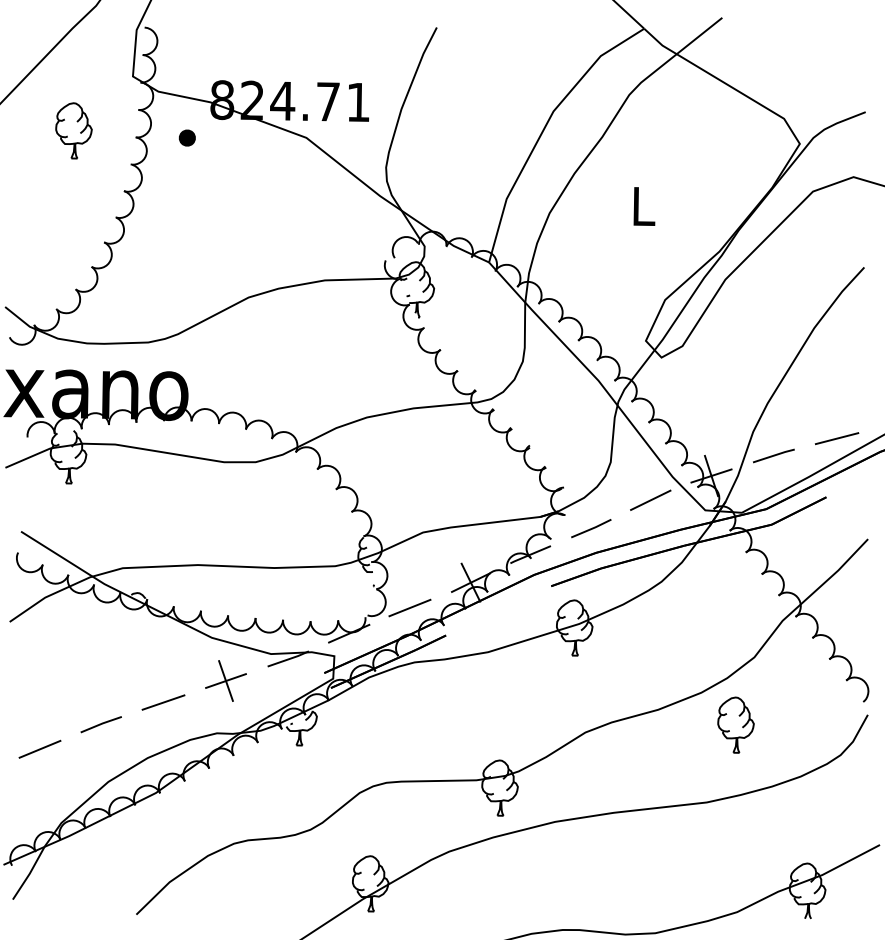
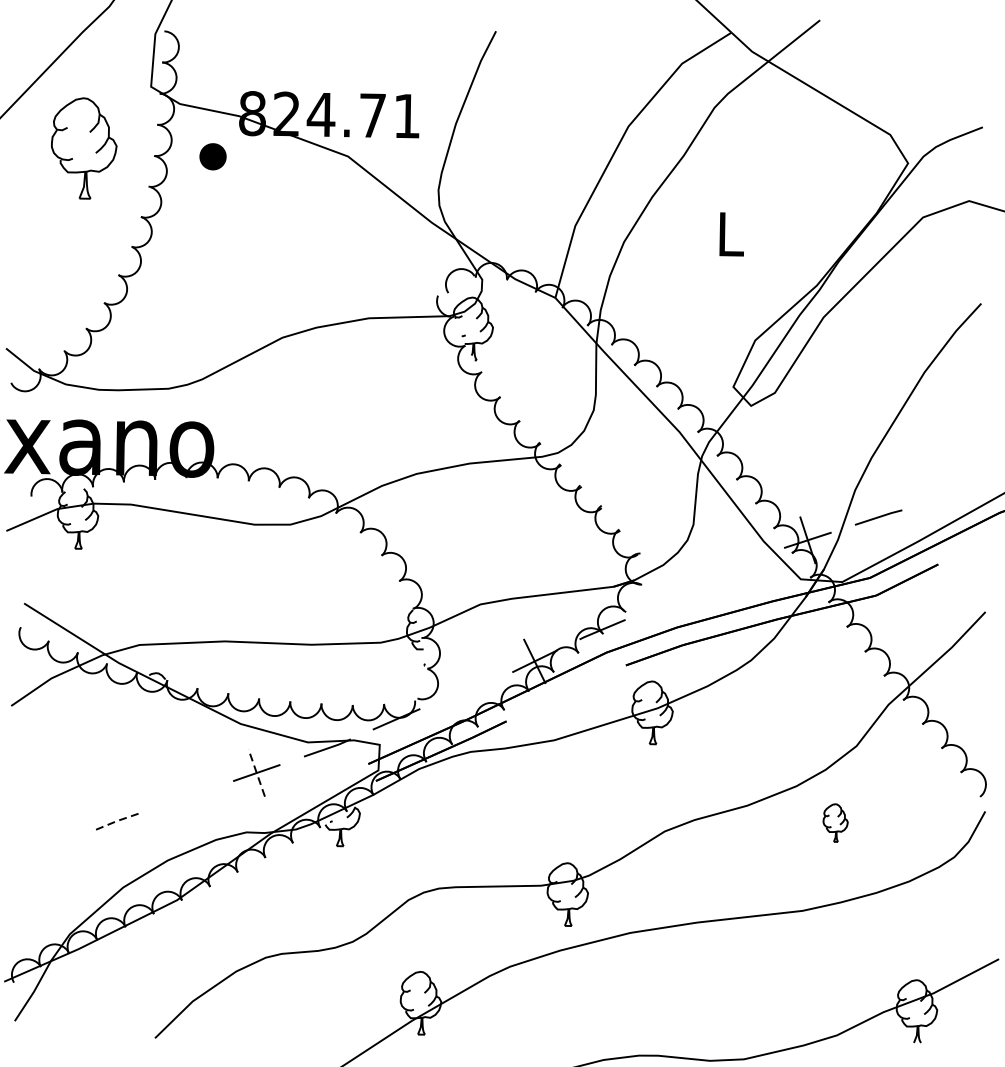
part: (73, 130) -> (83, 148), size x1.6
part: (186, 137) -> (211, 156), size x1.4
line: (836, 438) -> (949, 497), removed
line: (650, 499) -> (738, 566), removed
line: (591, 528) -> (671, 599), removed
line: (409, 607) -> (465, 689), removed
line: (226, 681) -> (257, 773), solid -> dashed
line: (163, 702) -> (185, 797), removed
line: (101, 723) -> (115, 821), solid -> dashed
part: (735, 724) -> (835, 822), size x0.6
line: (39, 748) -> (45, 849), removed

